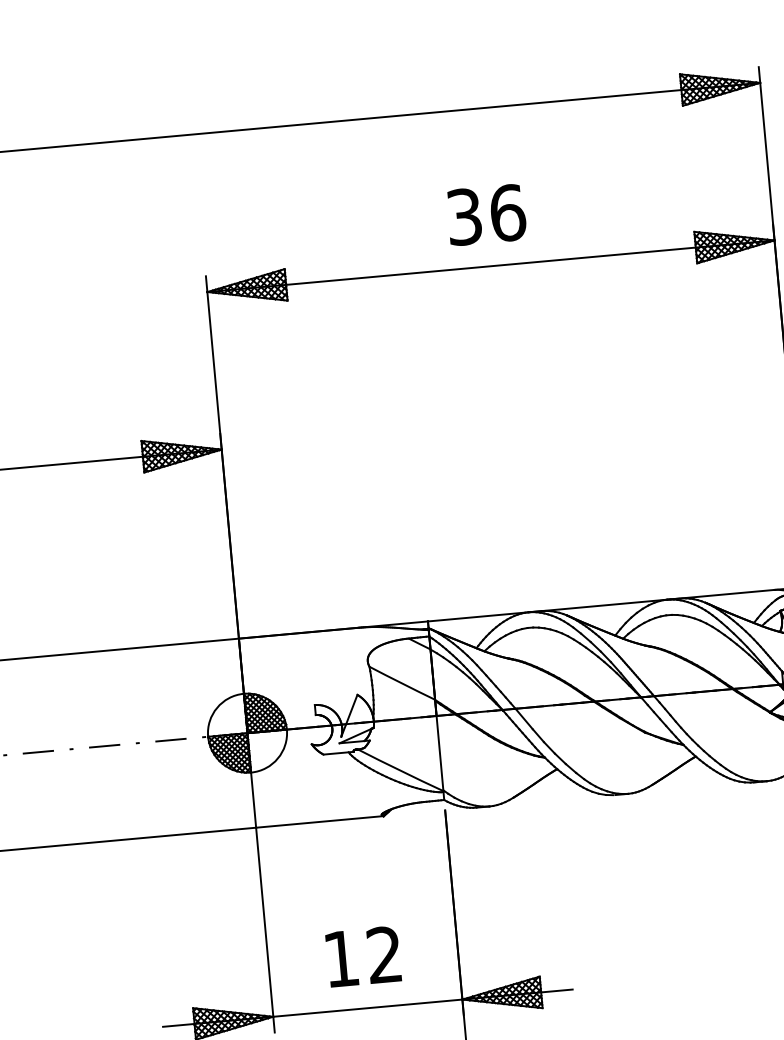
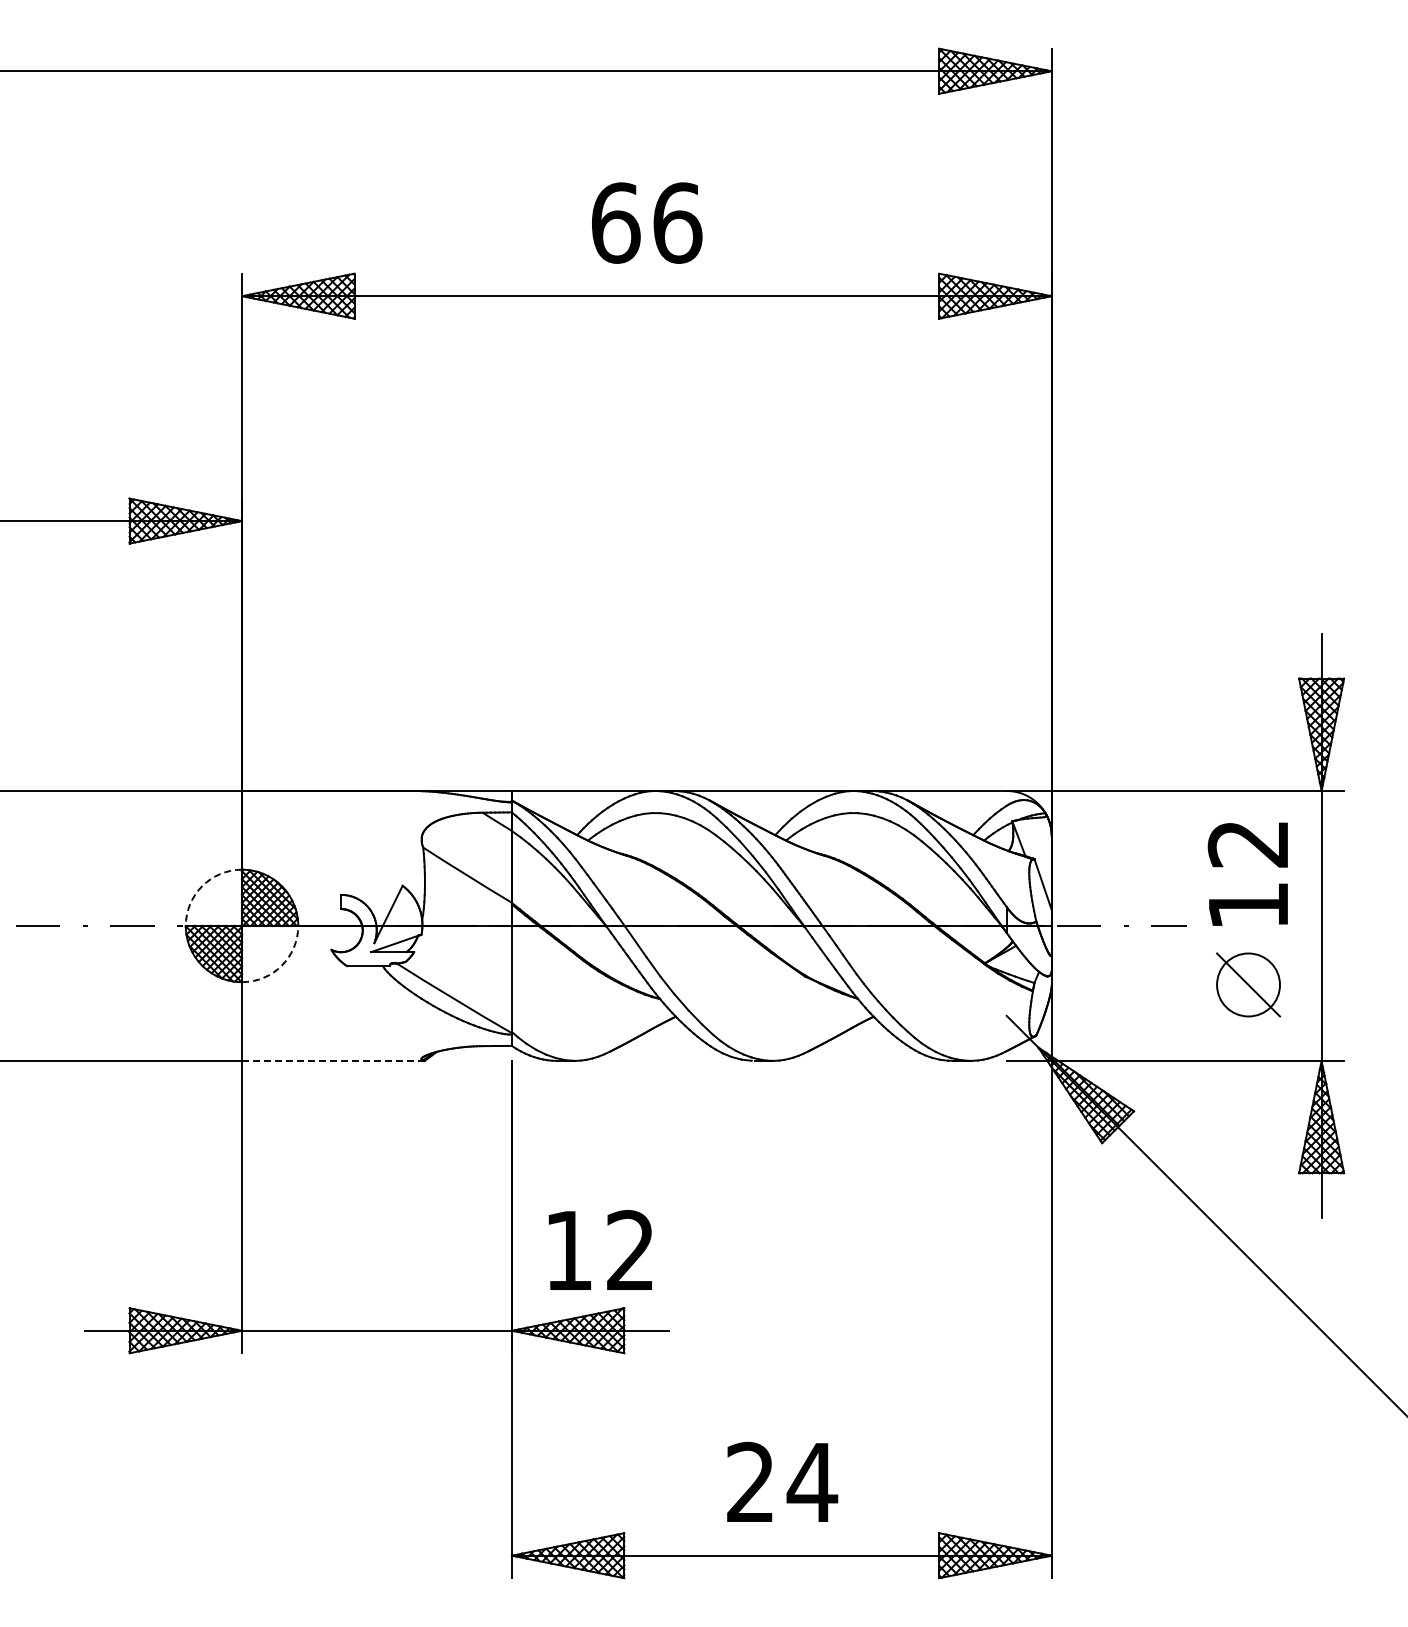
text: (464, 216) -> (616, 222), 36 -> 66
arc: (217, 708) -> (202, 886), solid -> dashed
arc: (277, 758) -> (281, 965), solid -> dashed
line: (320, 821) -> (333, 1060), solid -> dashed
text: (362, 956) -> (599, 1249), moved

